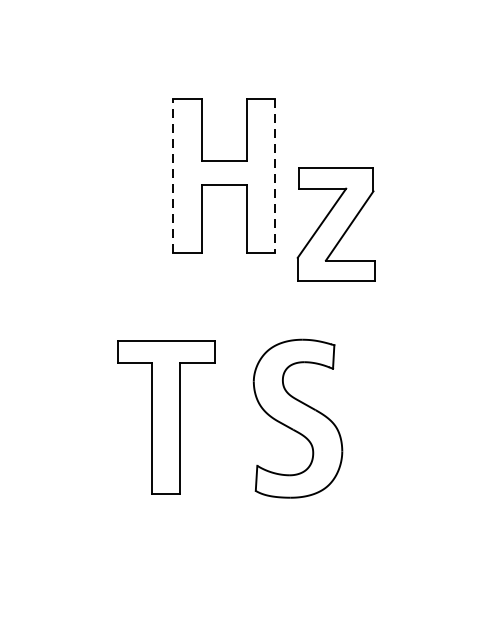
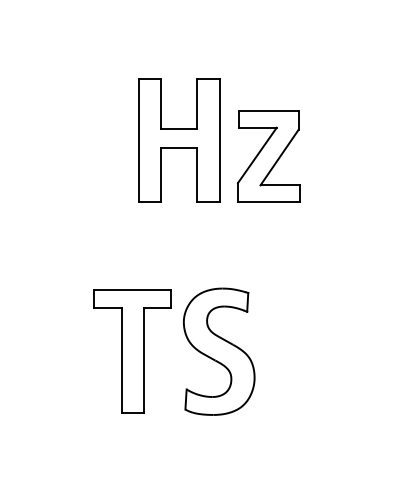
line: (173, 174) -> (138, 139), dashed -> solid
line: (274, 175) -> (219, 140), dashed -> solid
part: (335, 224) -> (268, 156), moved
part: (165, 417) -> (132, 351), moved
part: (298, 418) -> (219, 351), moved

